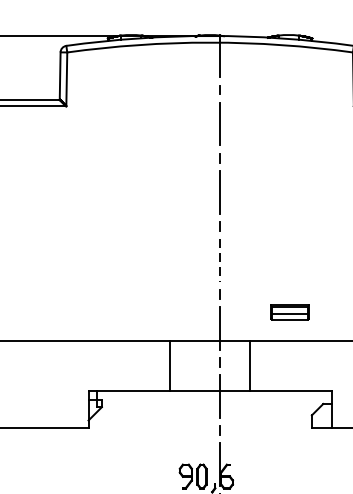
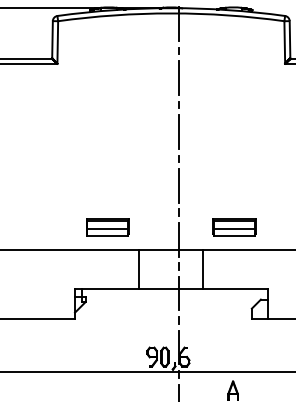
line: (220, 259) -> (179, 185), dashed -> solid
part: (129, 312) -> (107, 227), added
part: (289, 312) -> (234, 227), size x1.43

